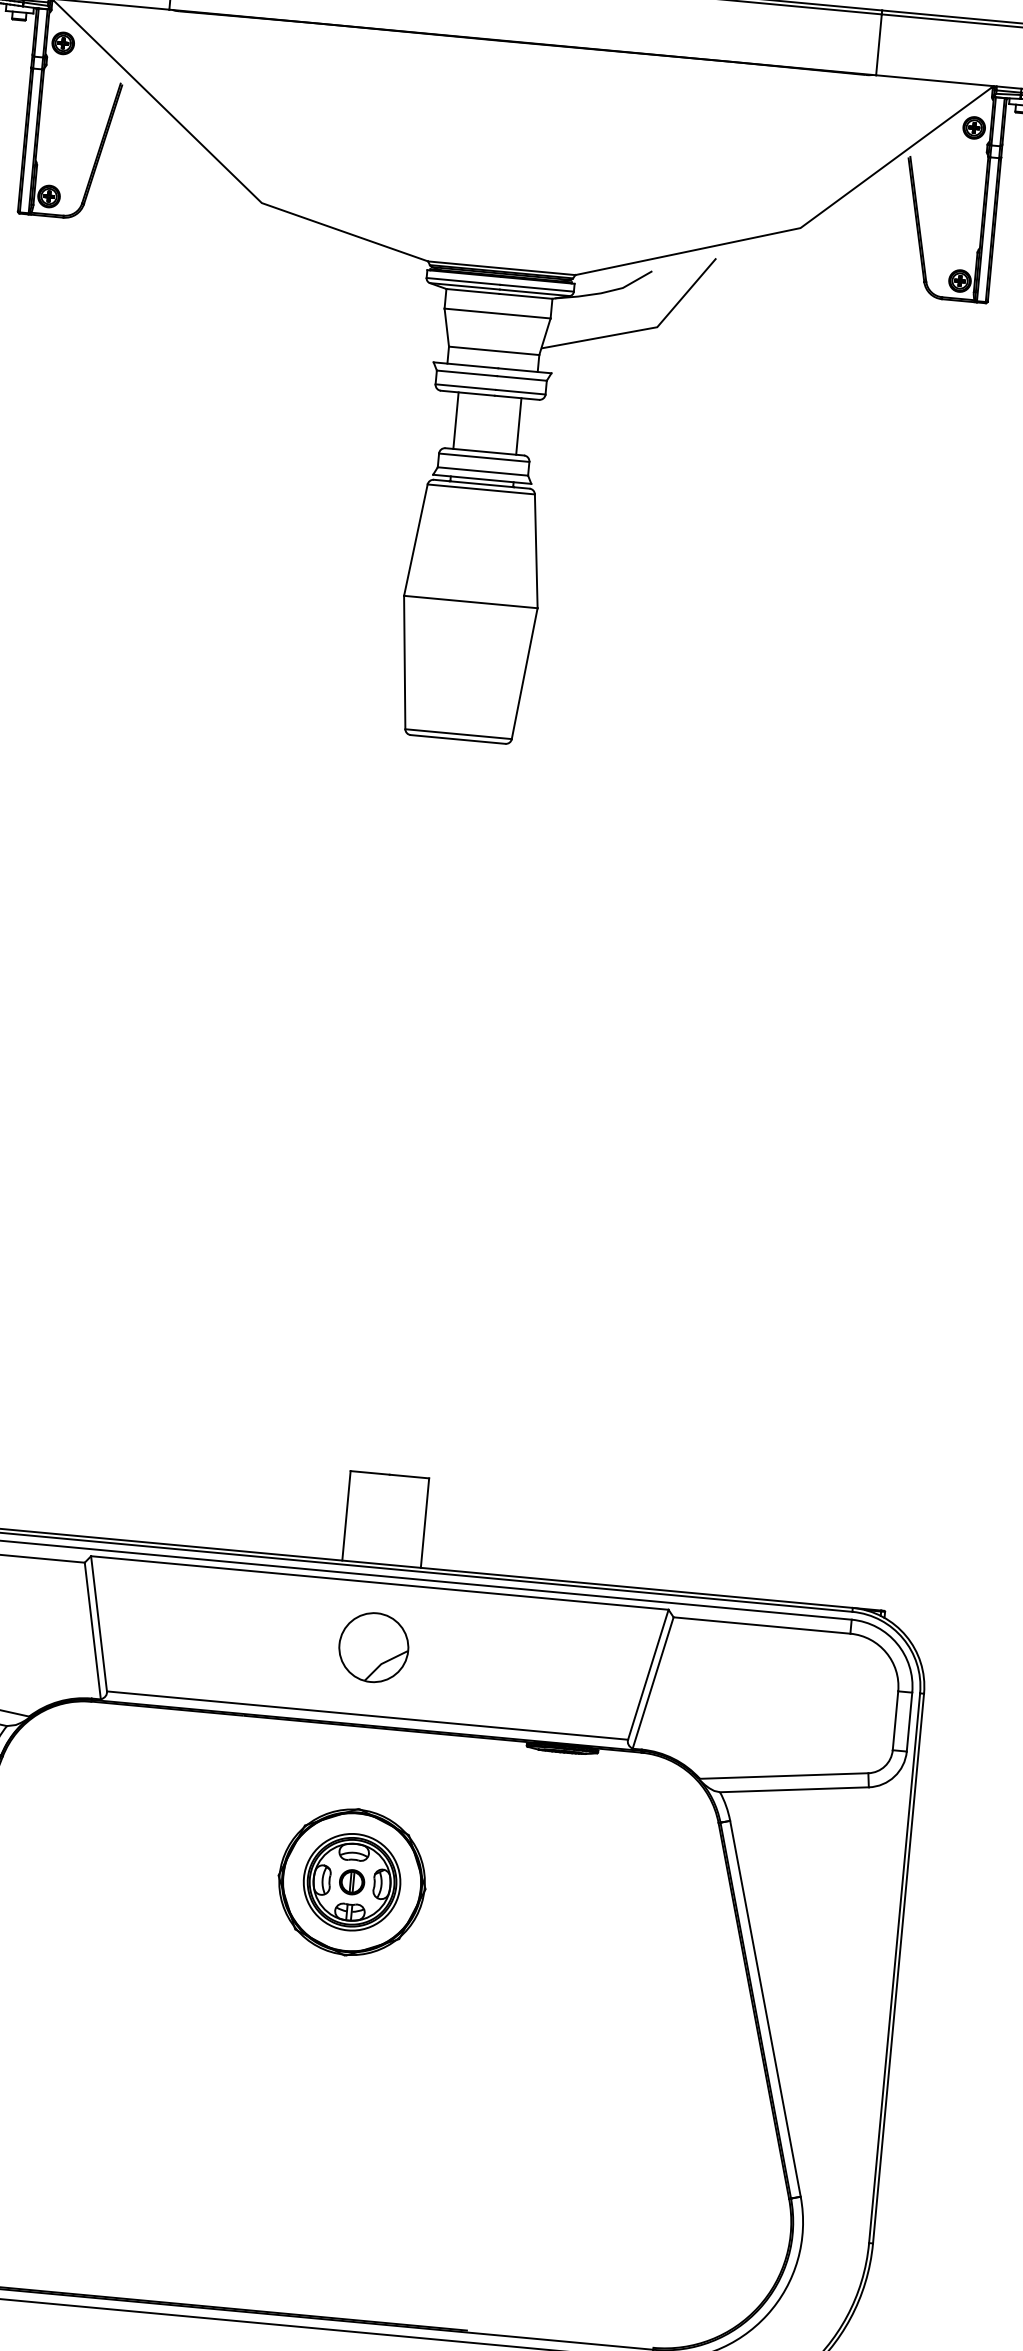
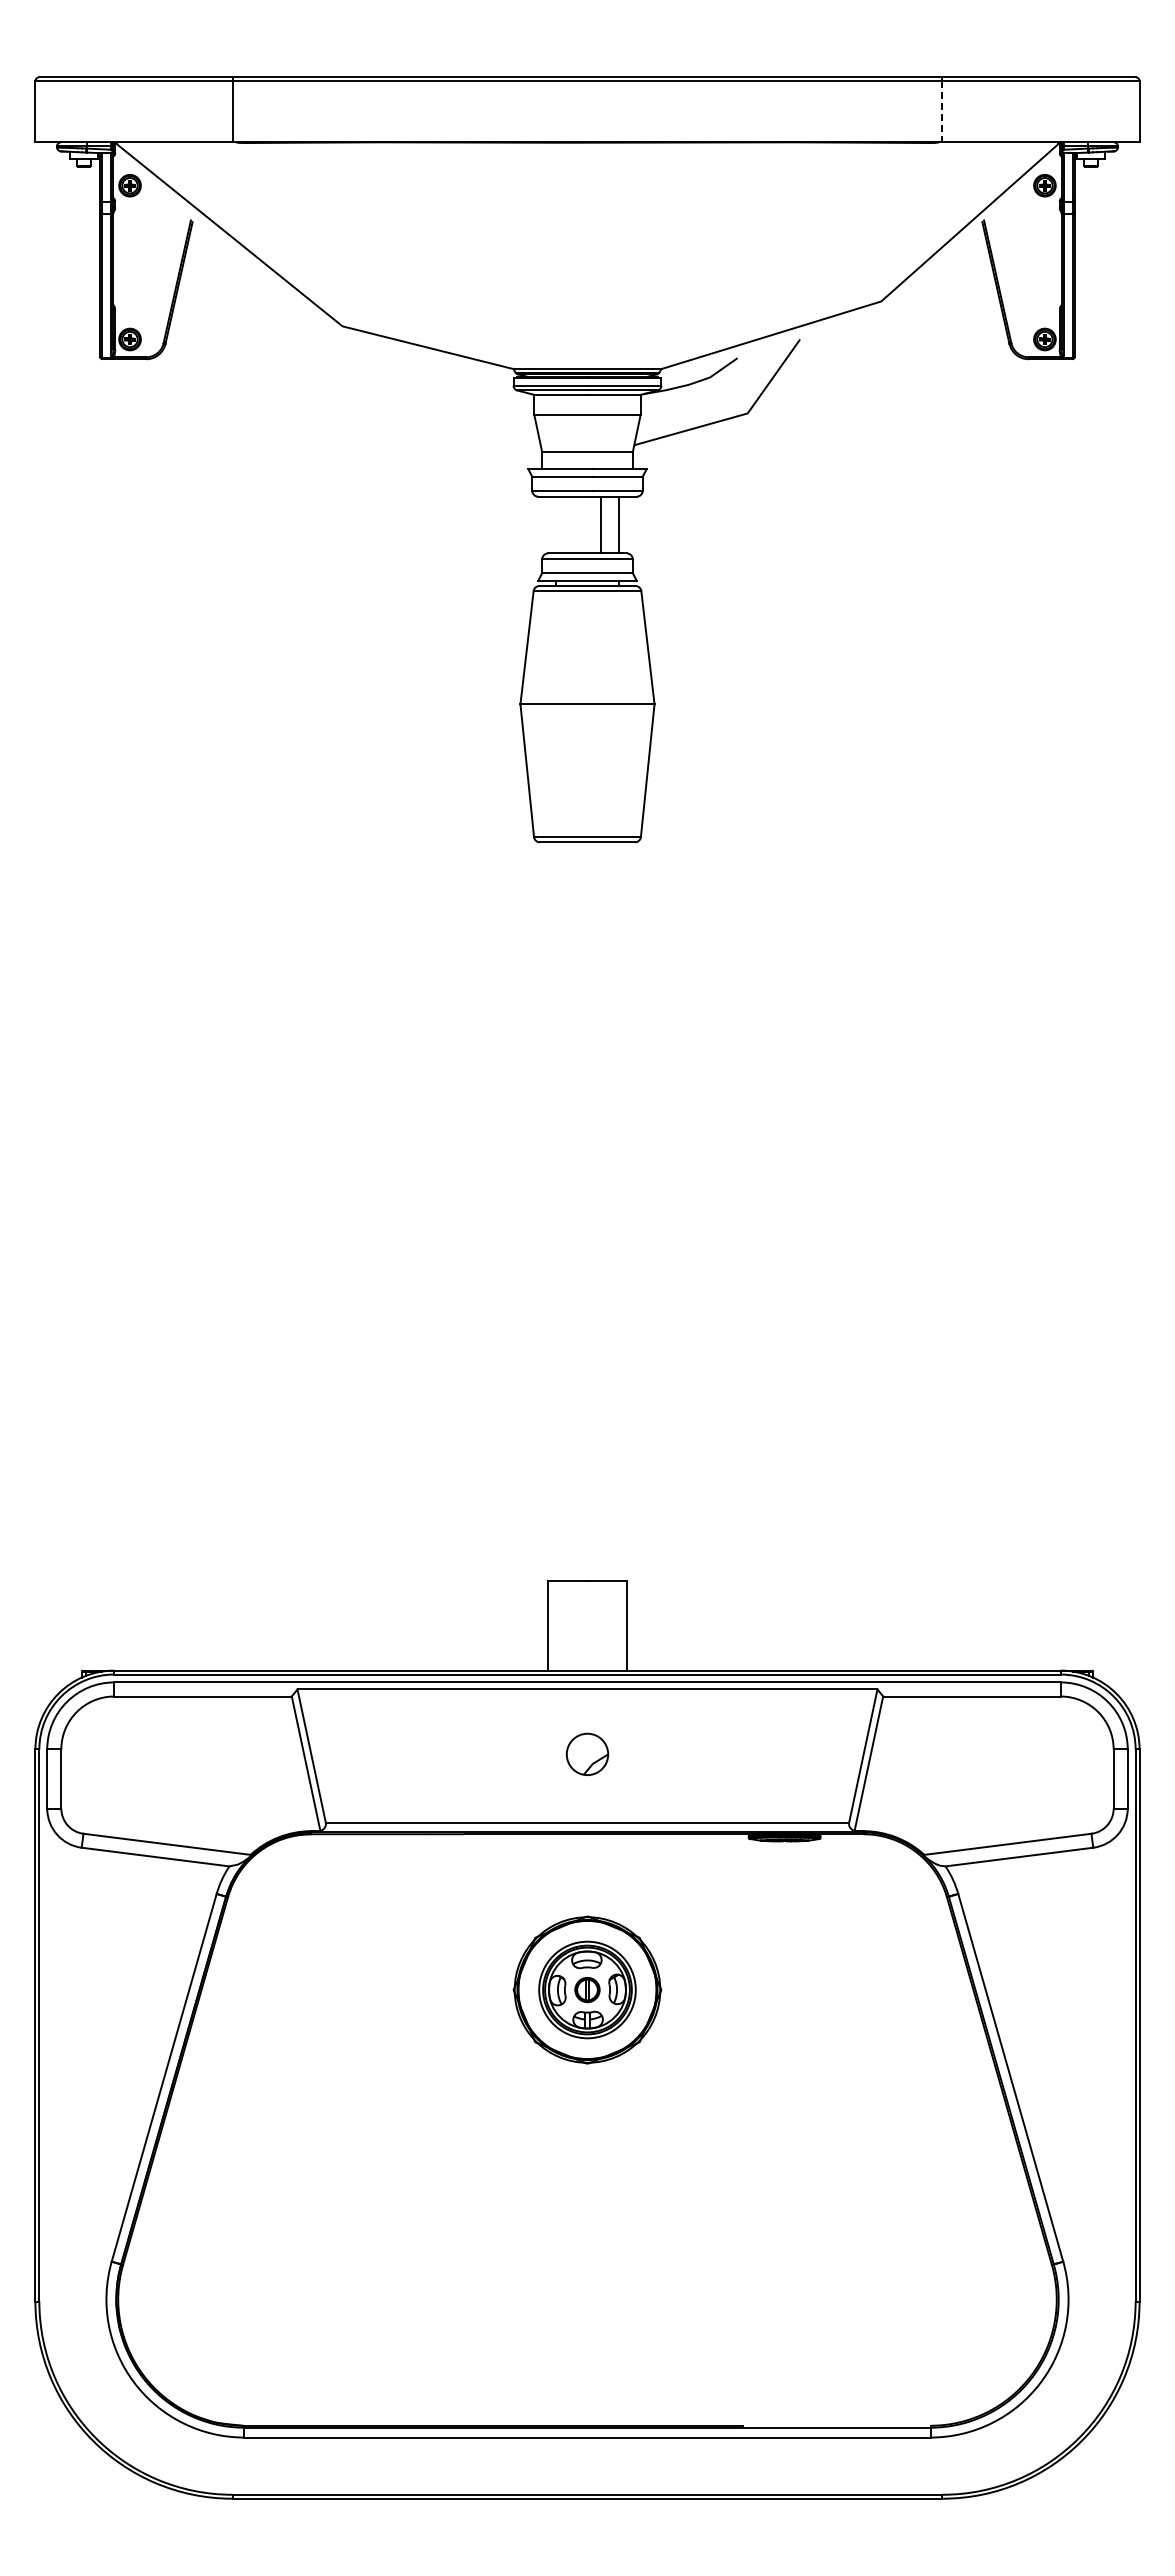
line: (879, 44) -> (942, 111), solid -> dashed
line: (455, 420) -> (600, 524), moved
part: (373, 1647) -> (587, 1754), size x0.6

